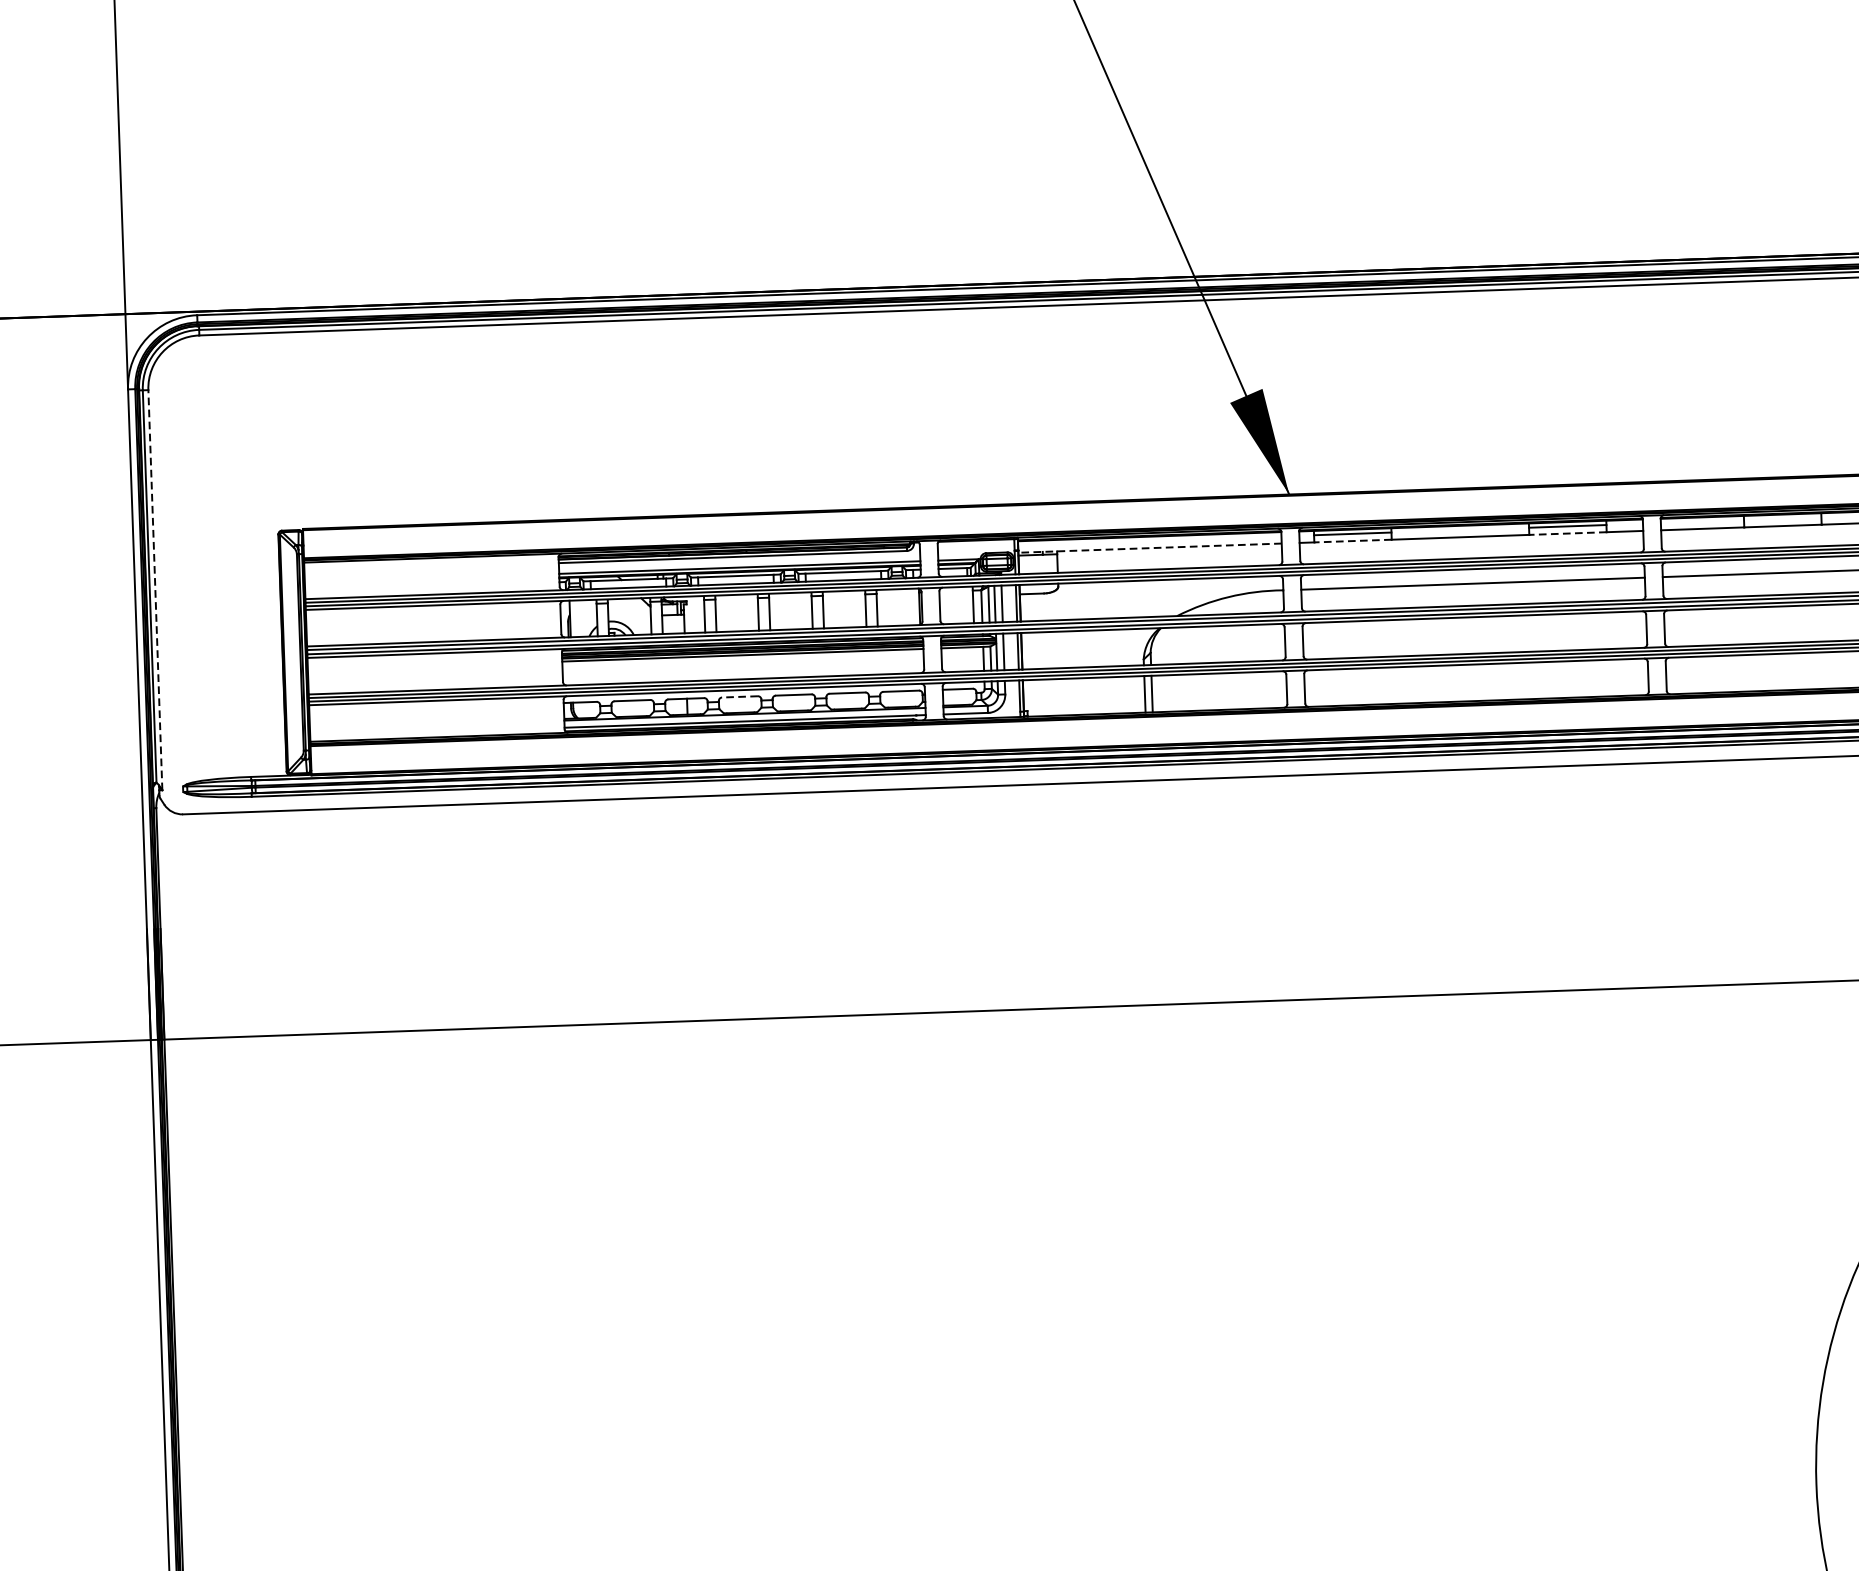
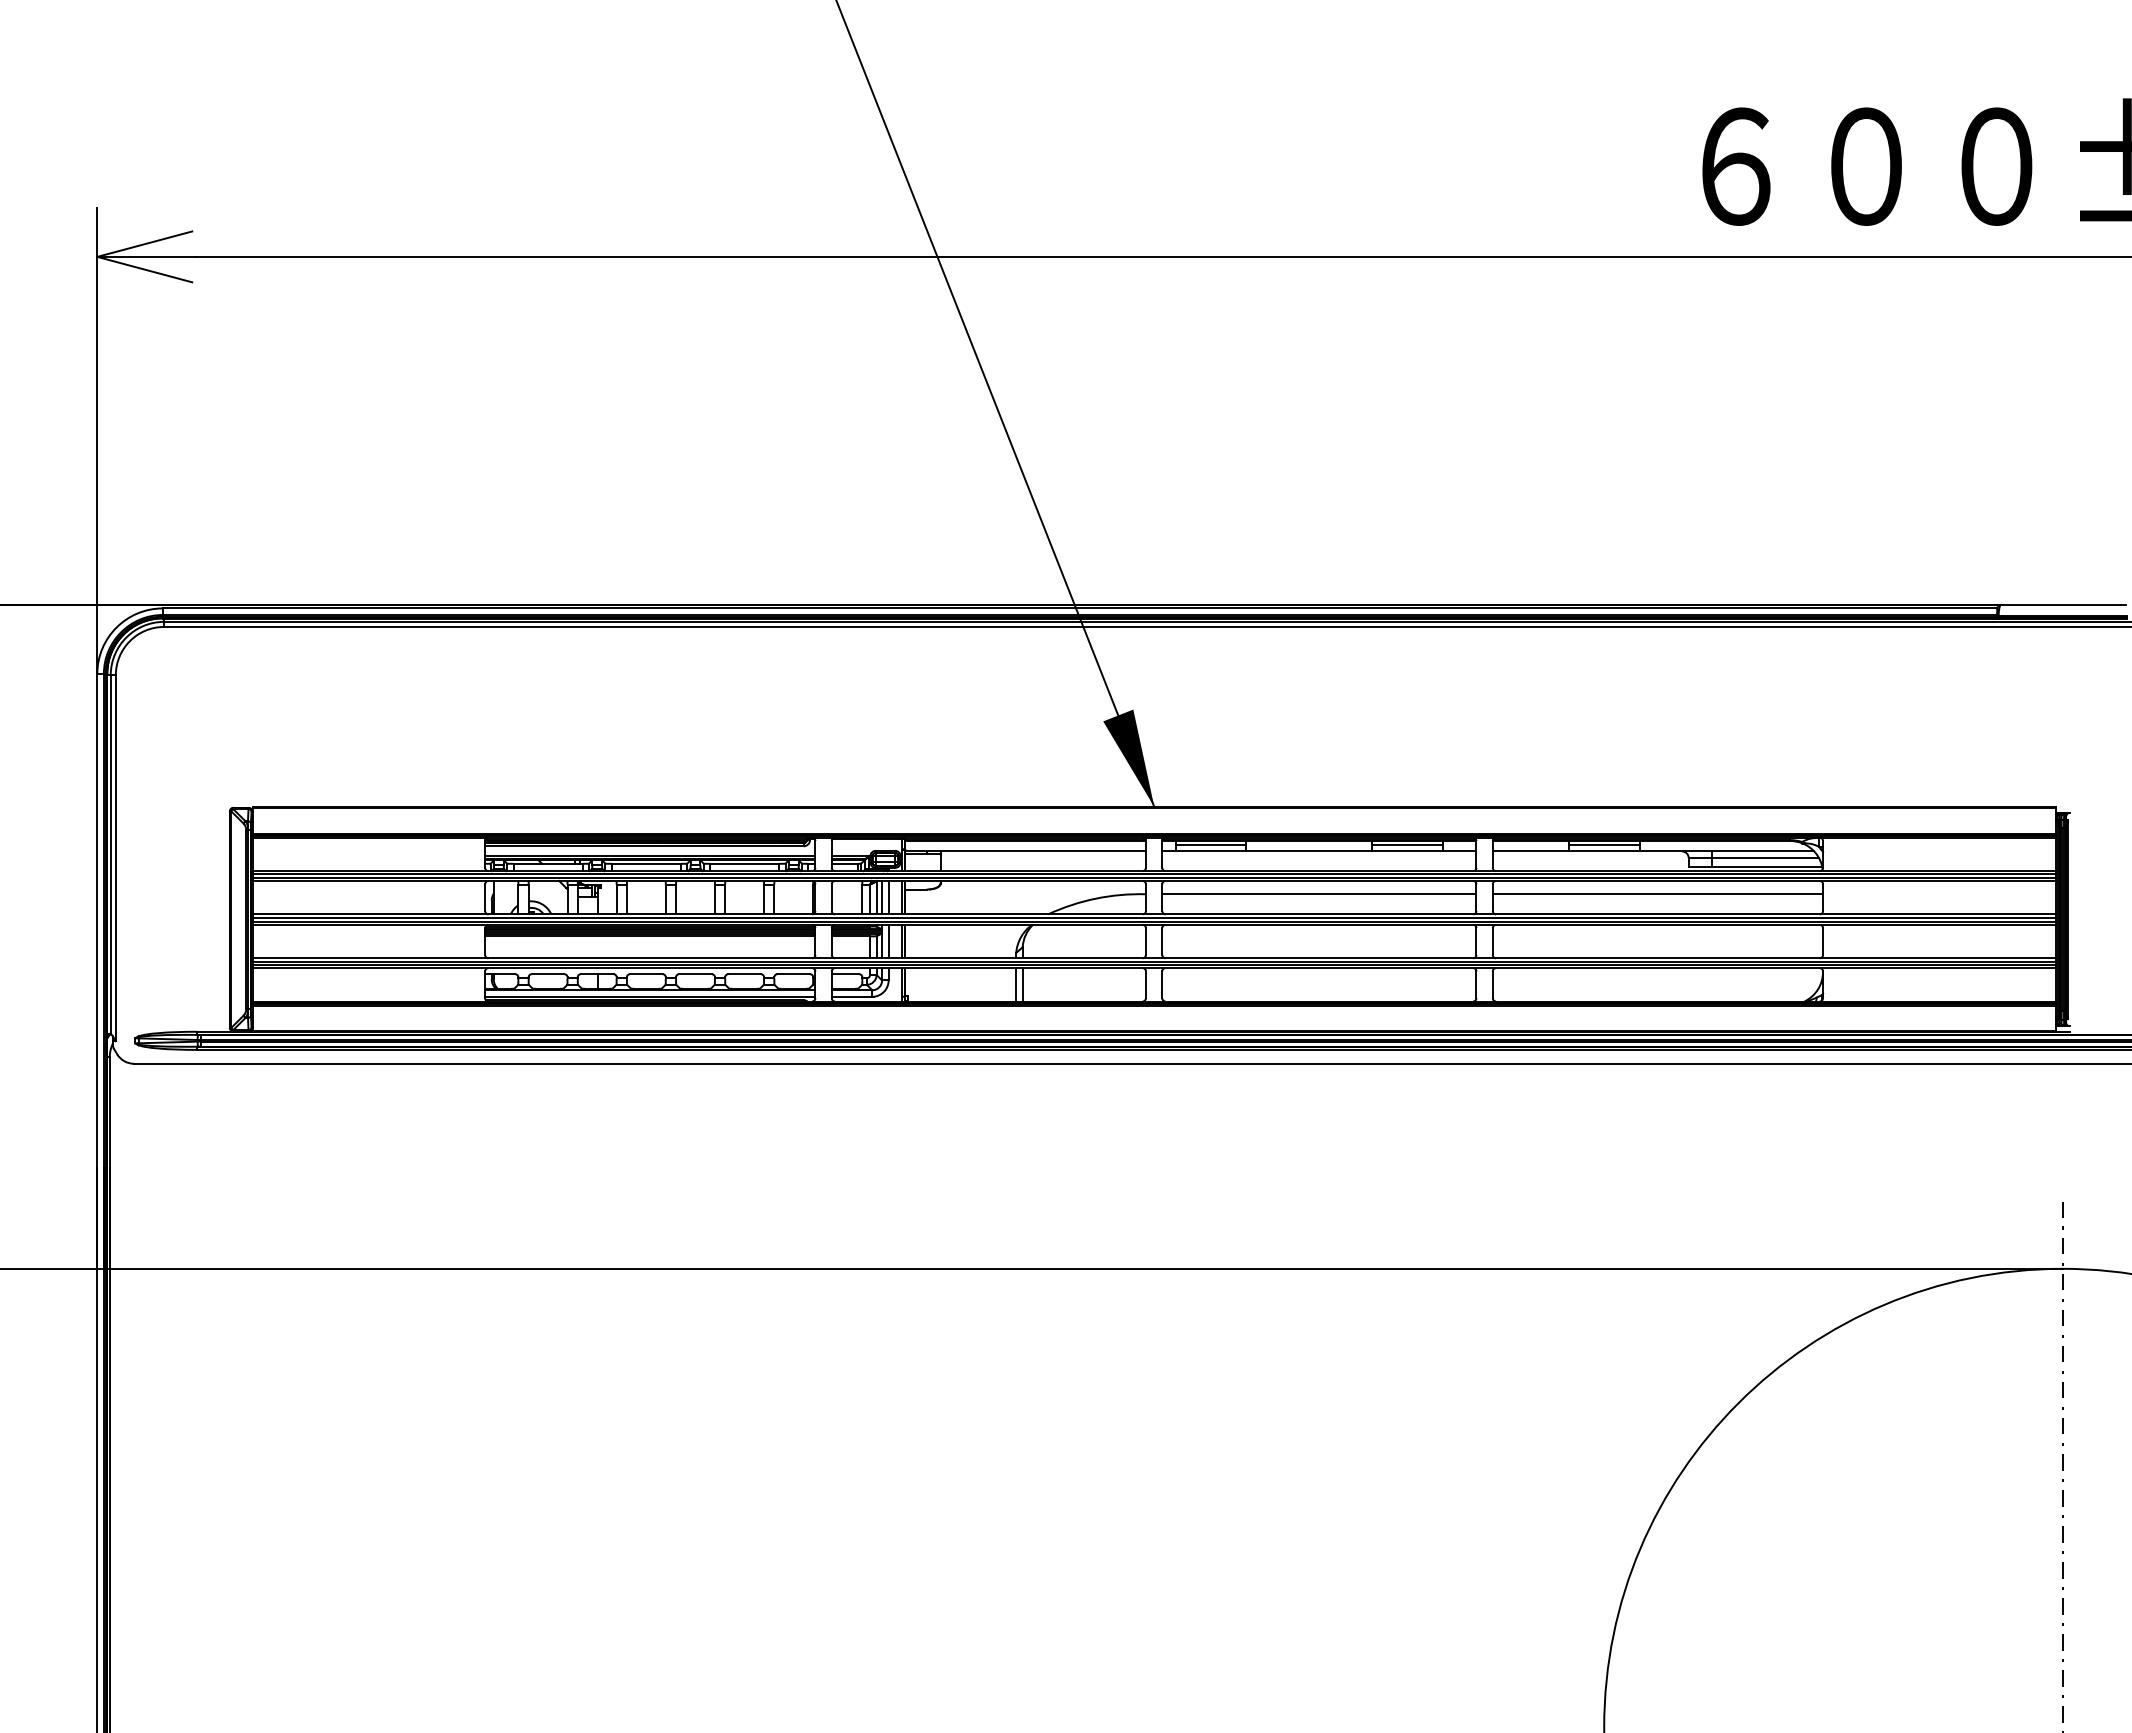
line: (1781, 518) -> (1603, 844), added
line: (1567, 533) -> (1407, 851), dashed -> solid
line: (1352, 541) -> (1210, 851), dashed -> solid
line: (1150, 548) -> (1025, 851), dashed -> solid
line: (154, 590) -> (115, 858), dashed -> solid
line: (739, 697) -> (645, 974), dashed -> solid

